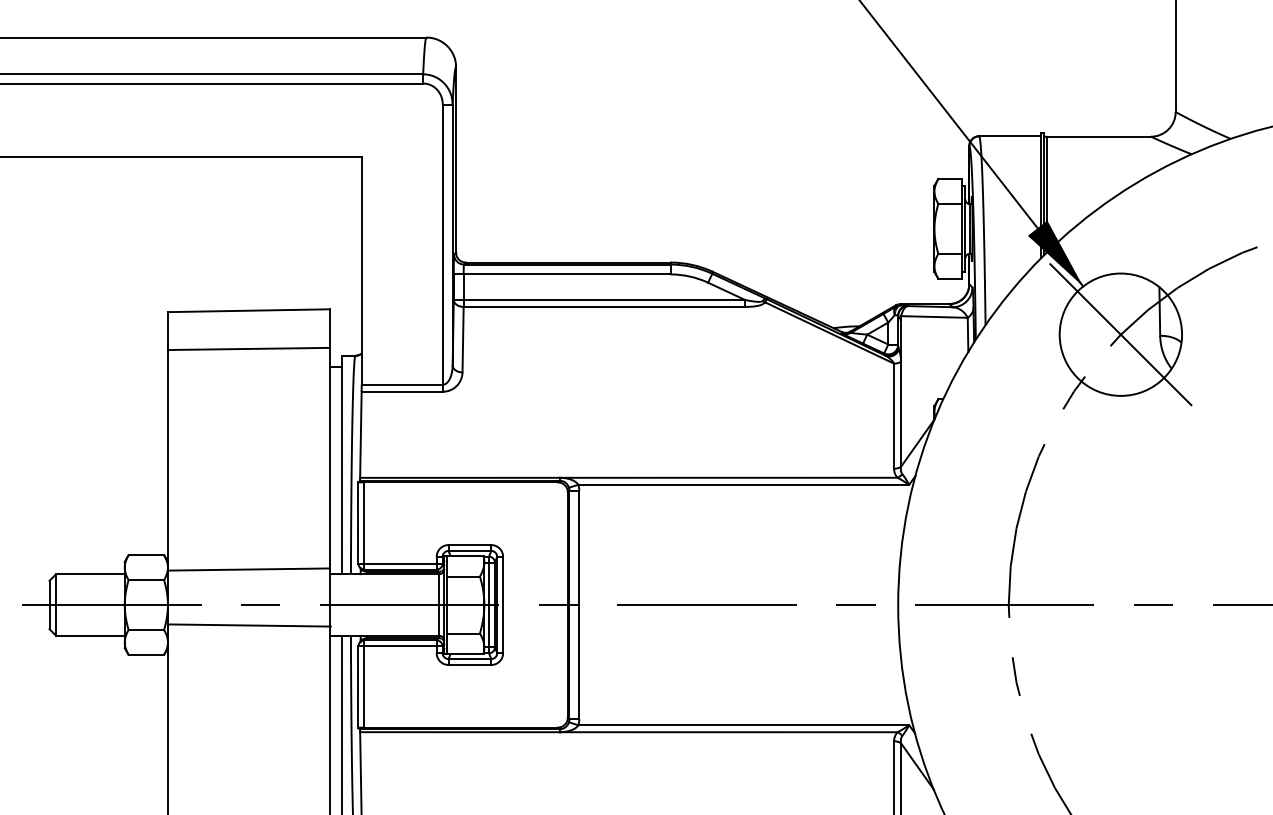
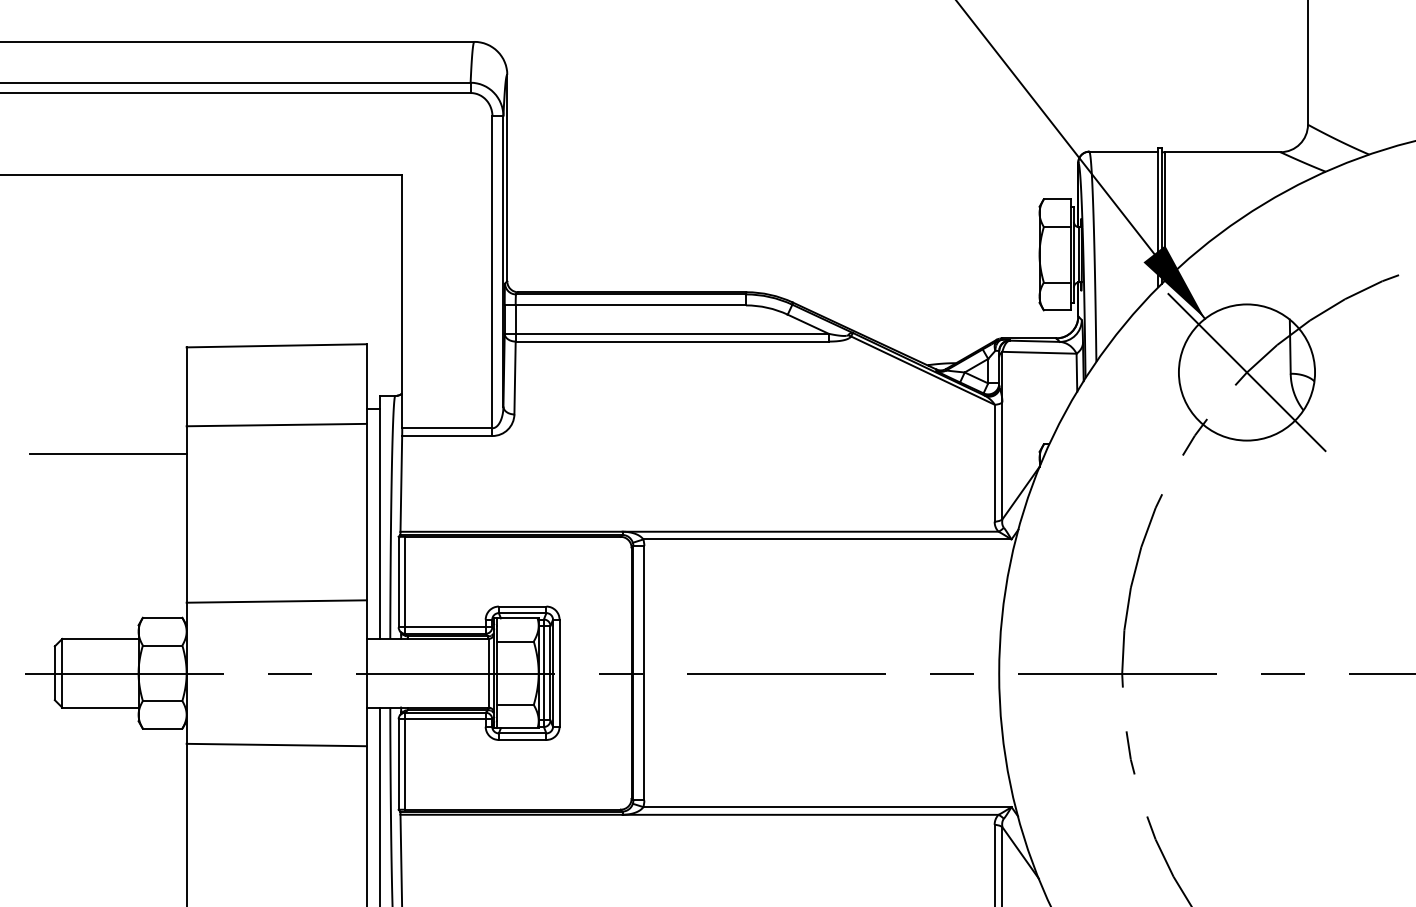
line: (248, 348) -> (276, 424), moved
line: (96, 408) -> (107, 454), added
line: (248, 569) -> (276, 601), moved
line: (249, 625) -> (276, 745), moved

